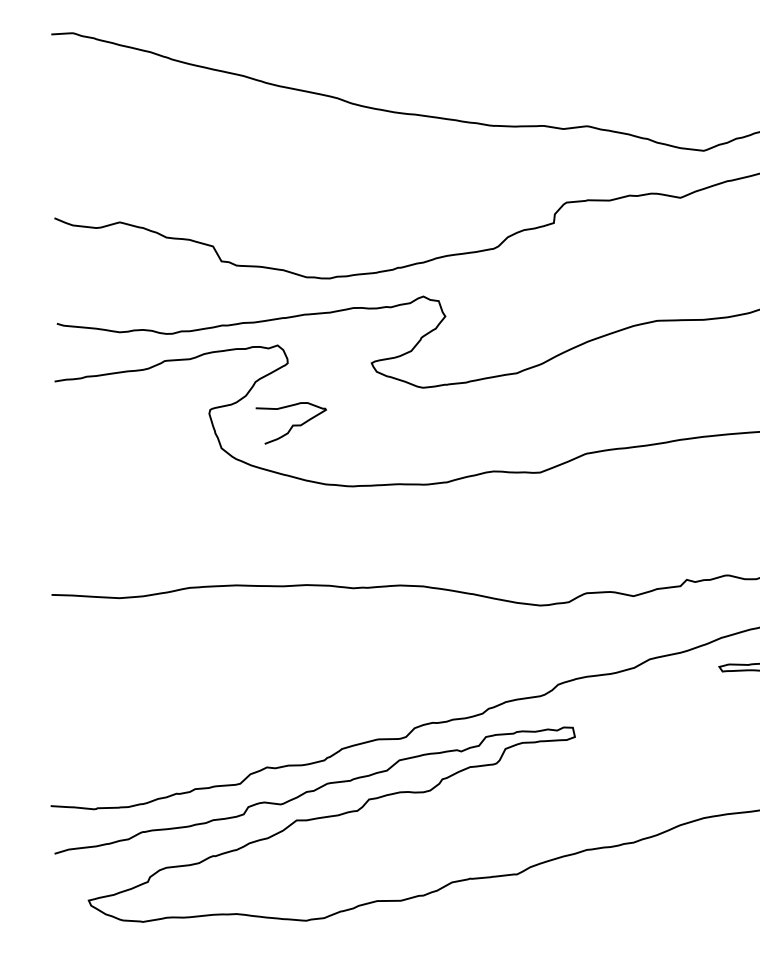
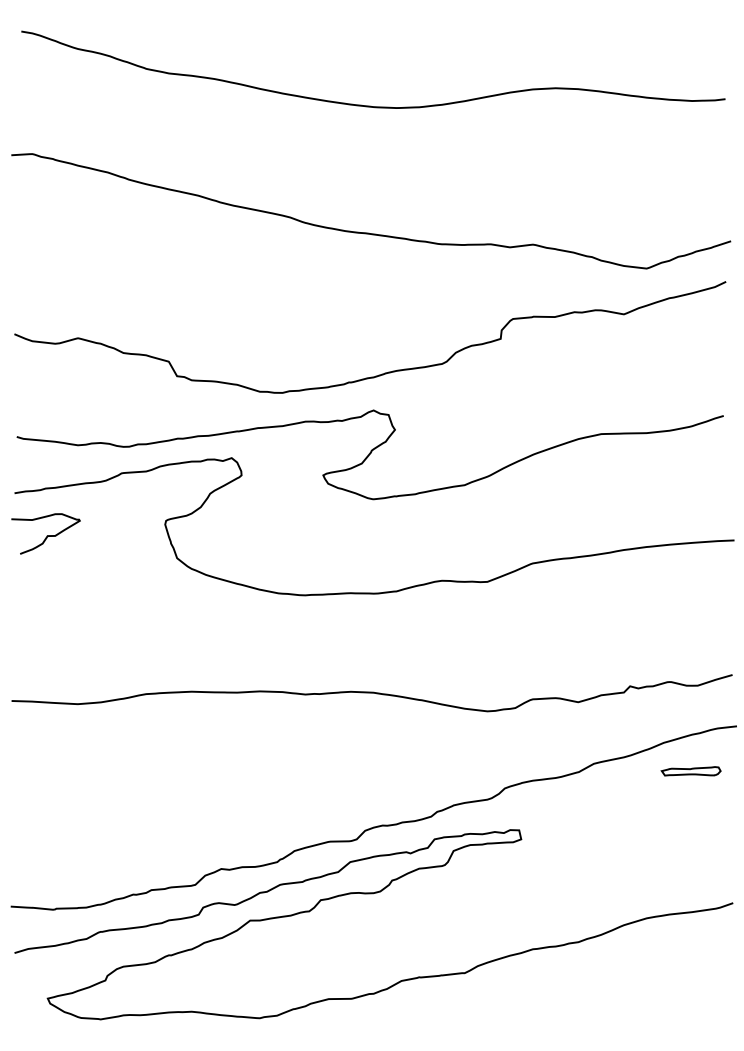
curve: (292, 424) -> (47, 535), moved

